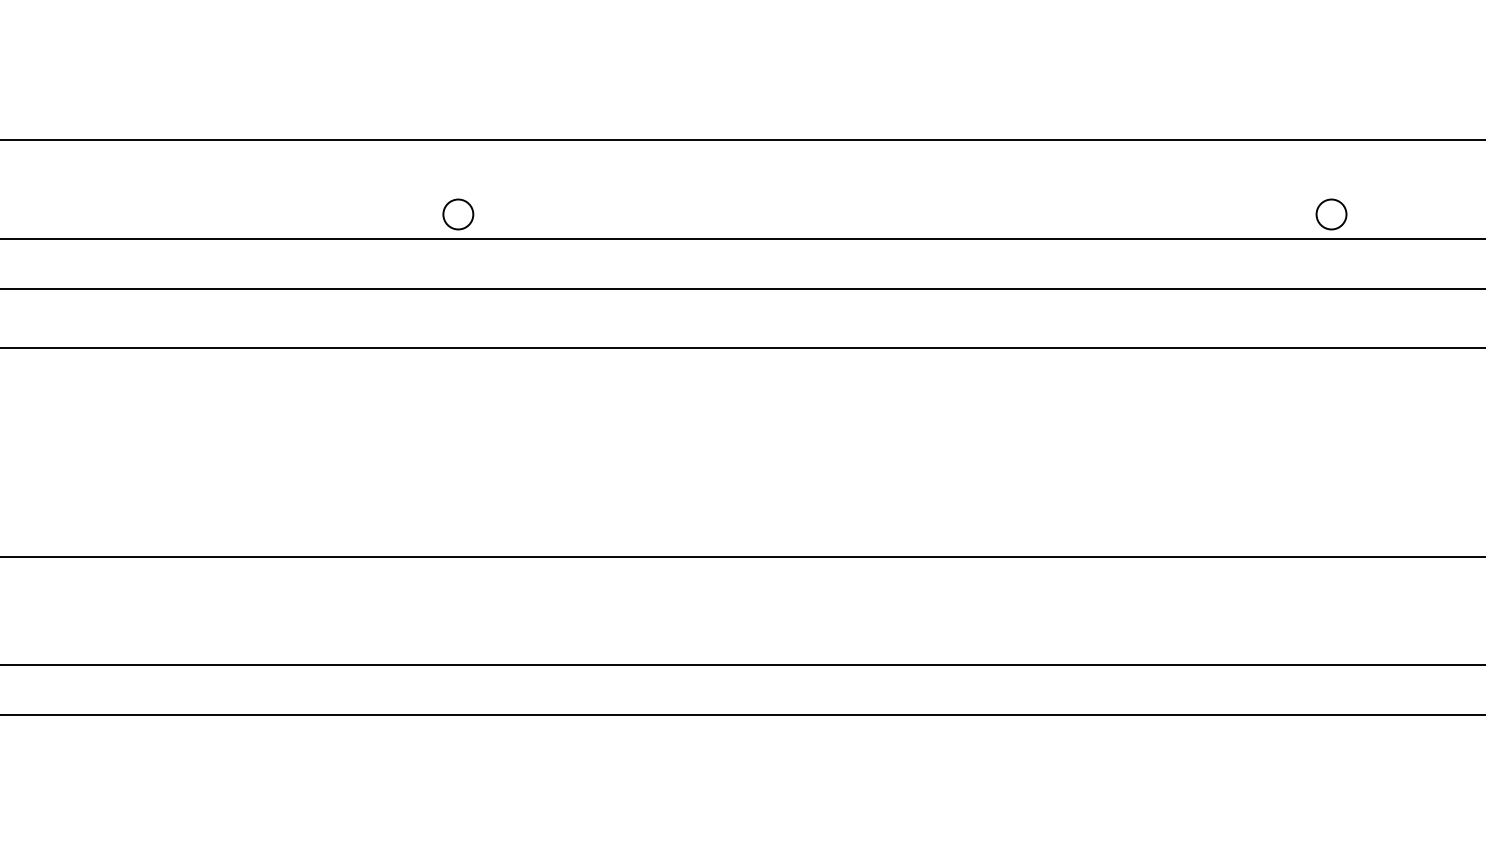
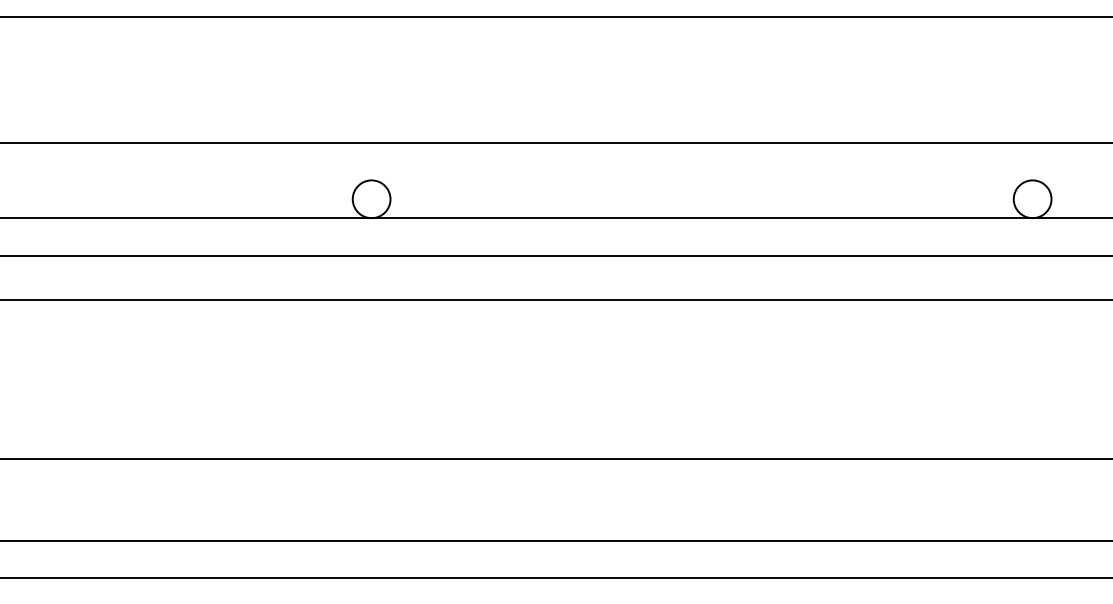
circle: (458, 214) -> (371, 199), size x1.67
circle: (1331, 214) -> (1032, 199), size x1.67

